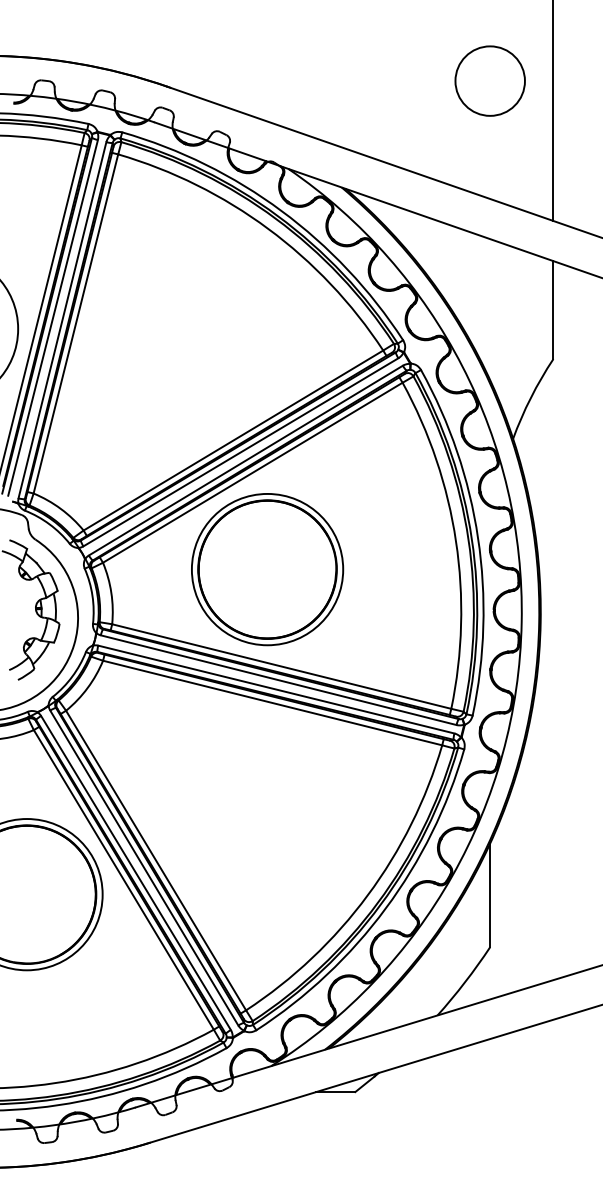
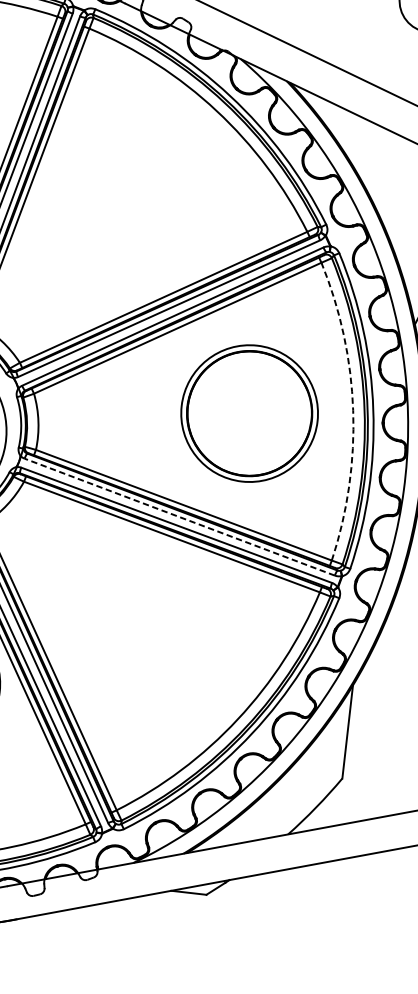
arc: (456, 541) -> (353, 410), solid -> dashed
part: (267, 569) -> (249, 413), moved
line: (278, 680) -> (179, 517), solid -> dashed

